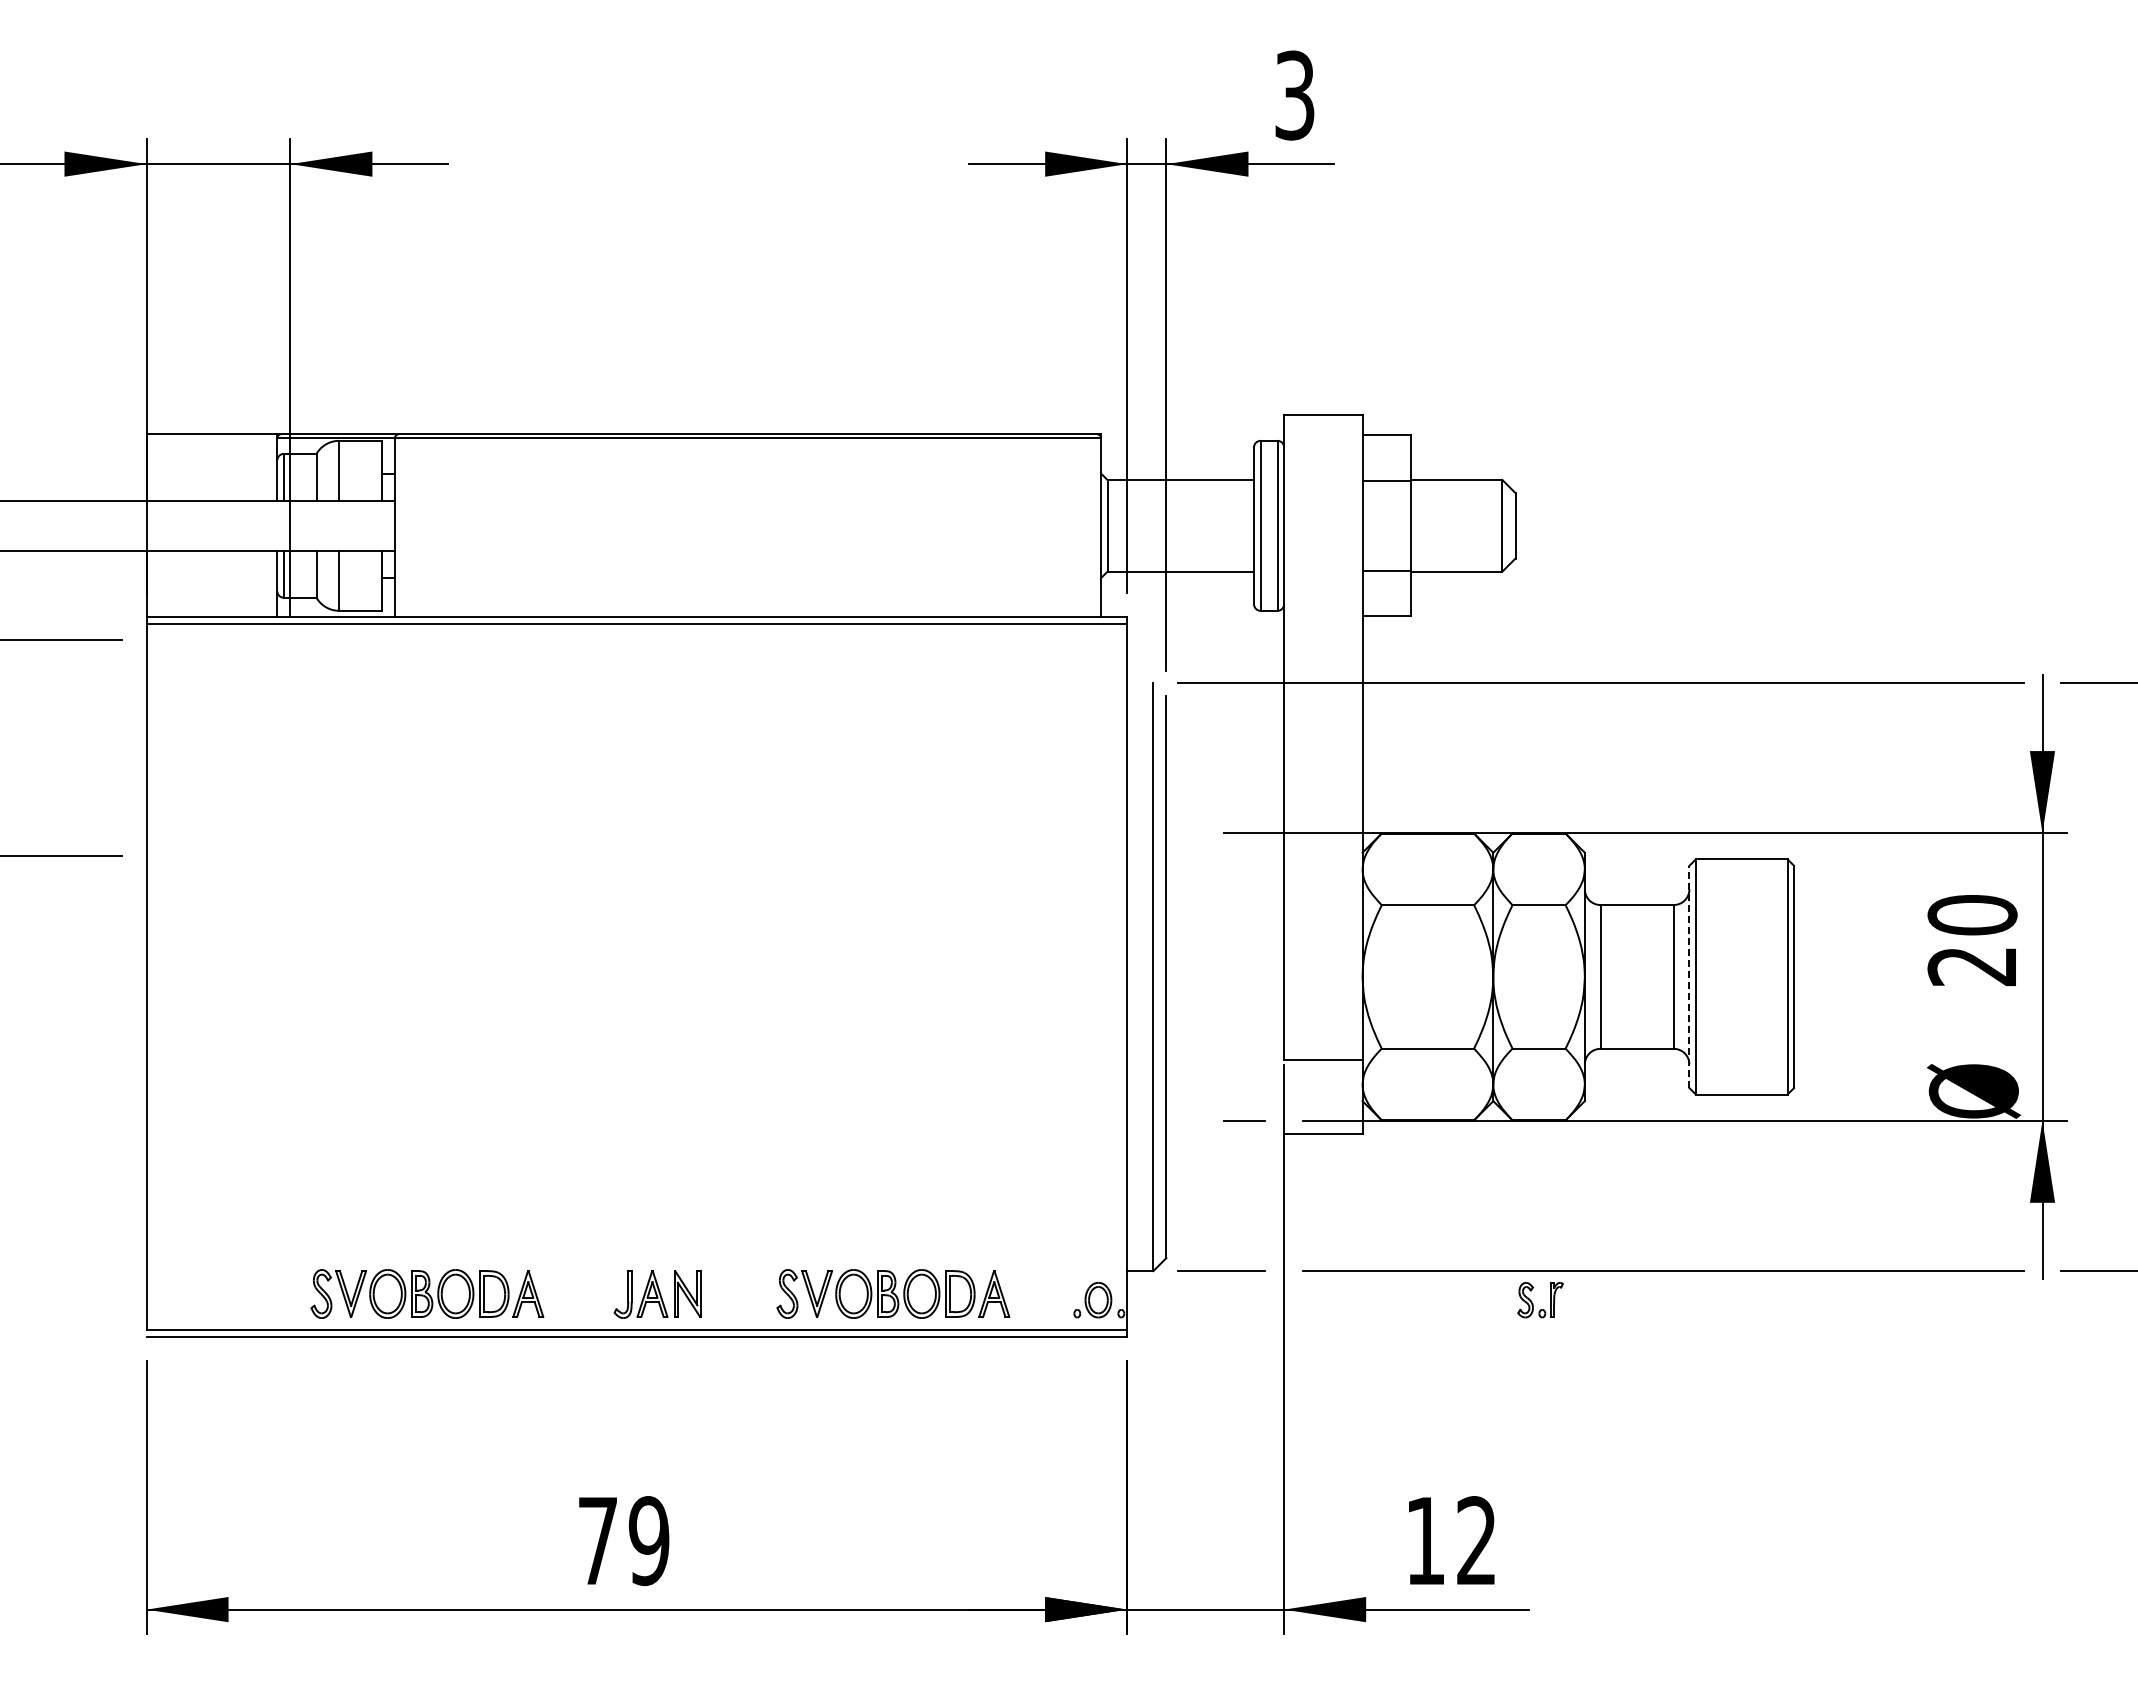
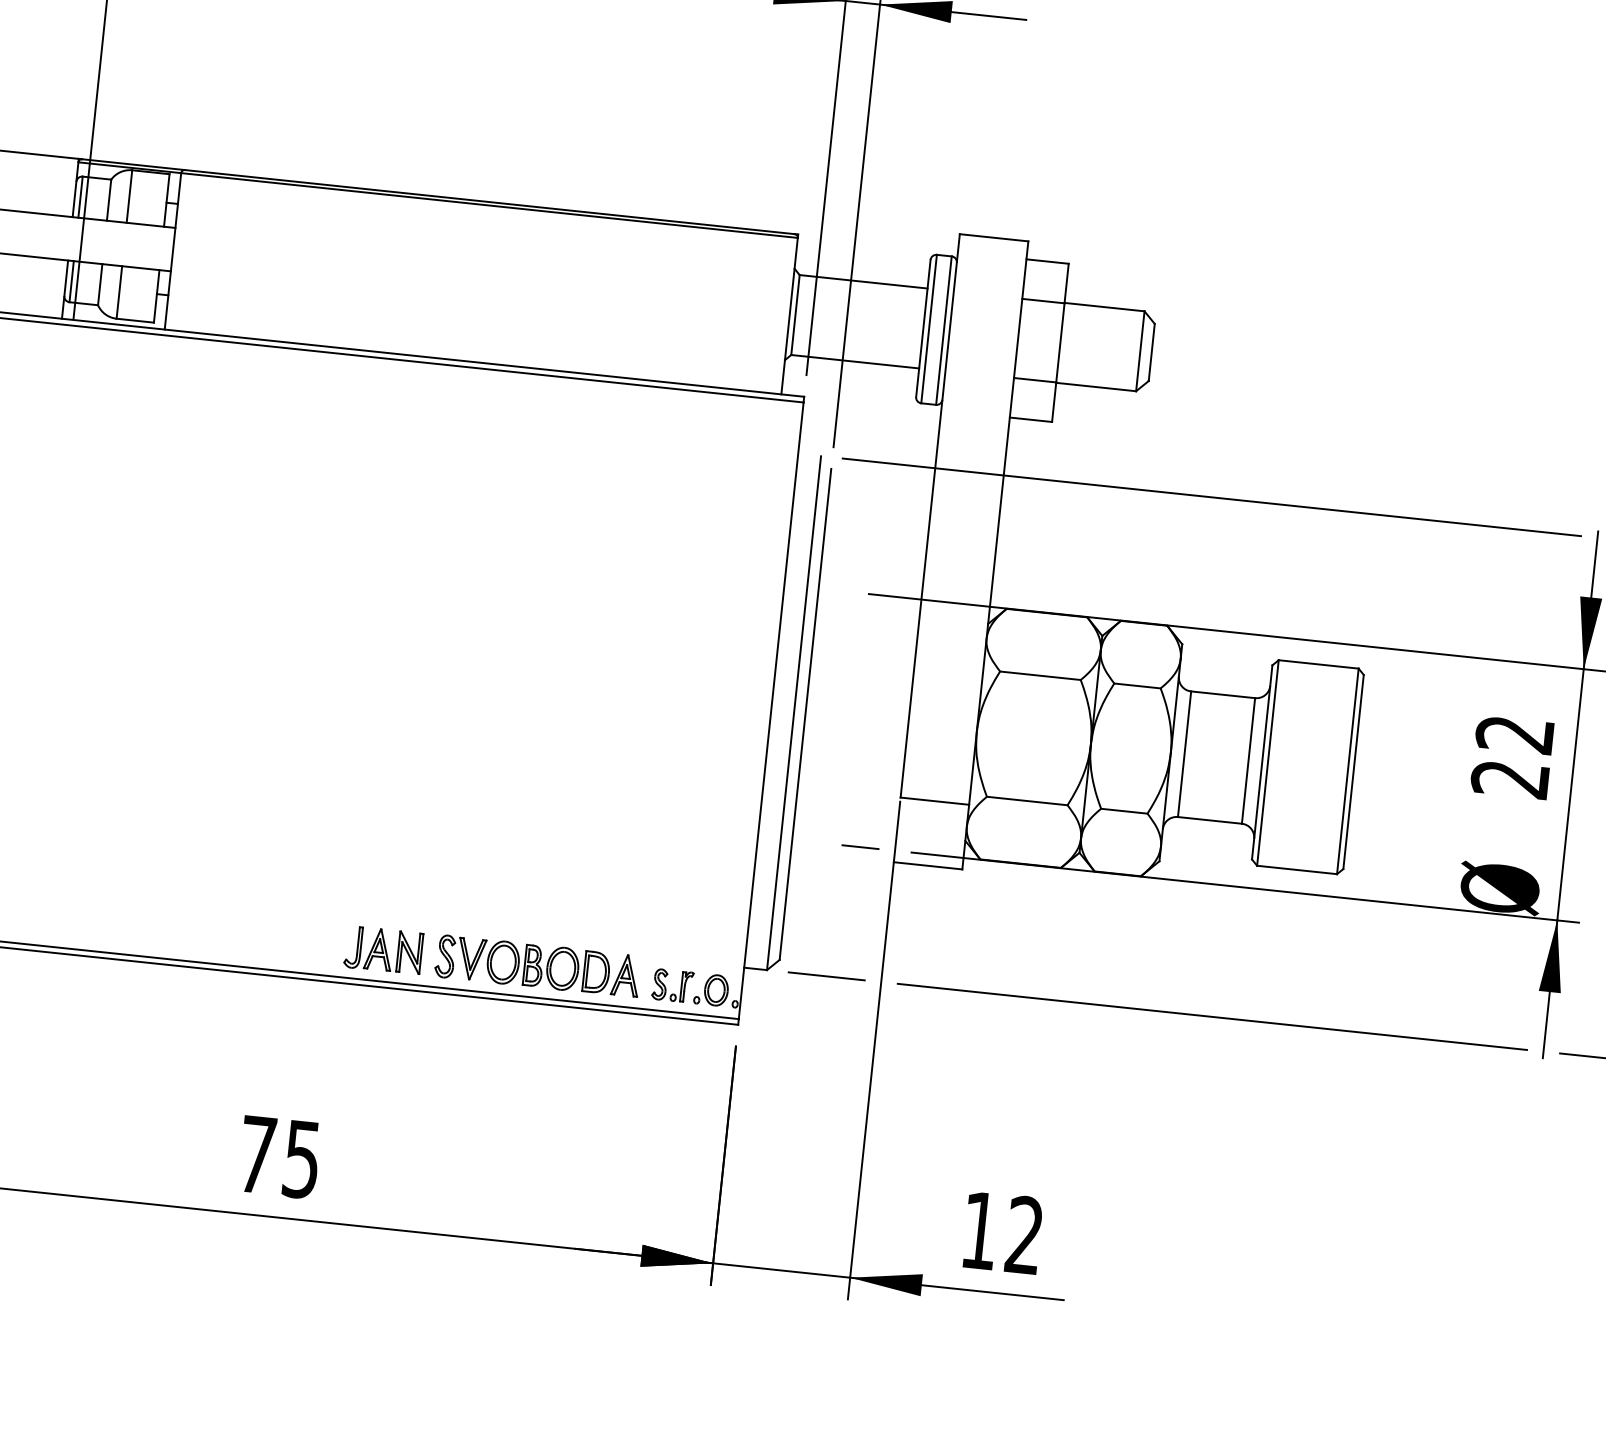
text: (1972, 915) -> (1515, 734), 20 -> 22
line: (1689, 976) -> (1262, 762), dashed -> solid
part: (427, 1293) -> (131, 923), removed
part: (657, 1294) -> (383, 950), moved
part: (1533, 1303) -> (666, 988), moved
text: (648, 1540) -> (301, 1159), 79 -> 75

